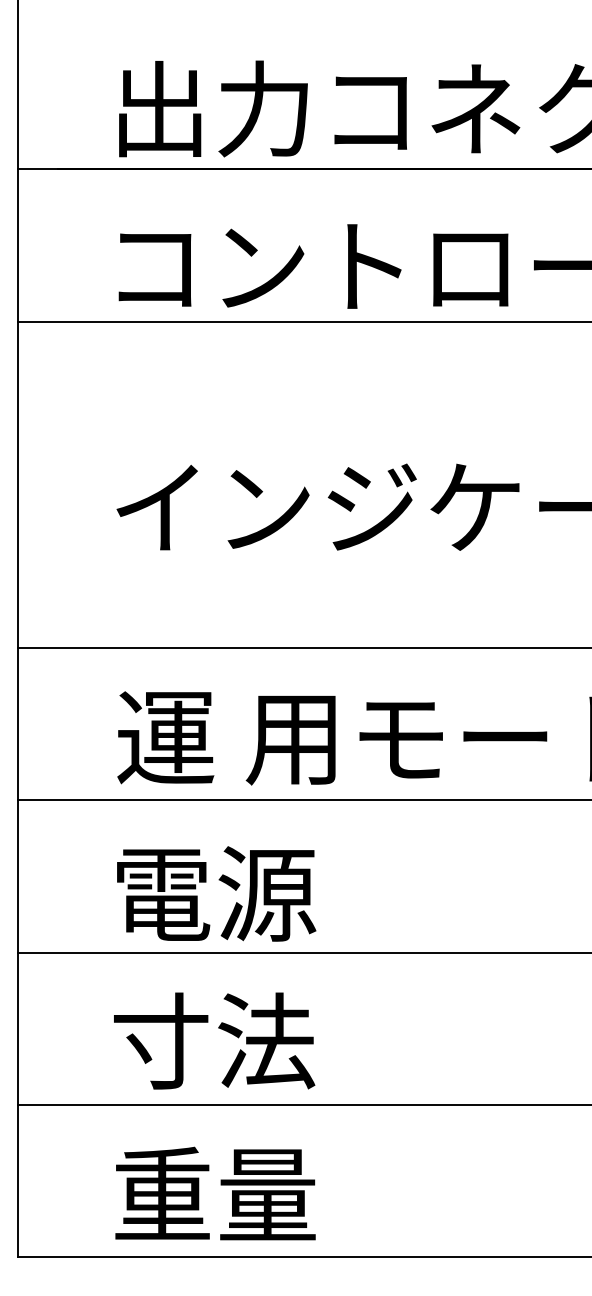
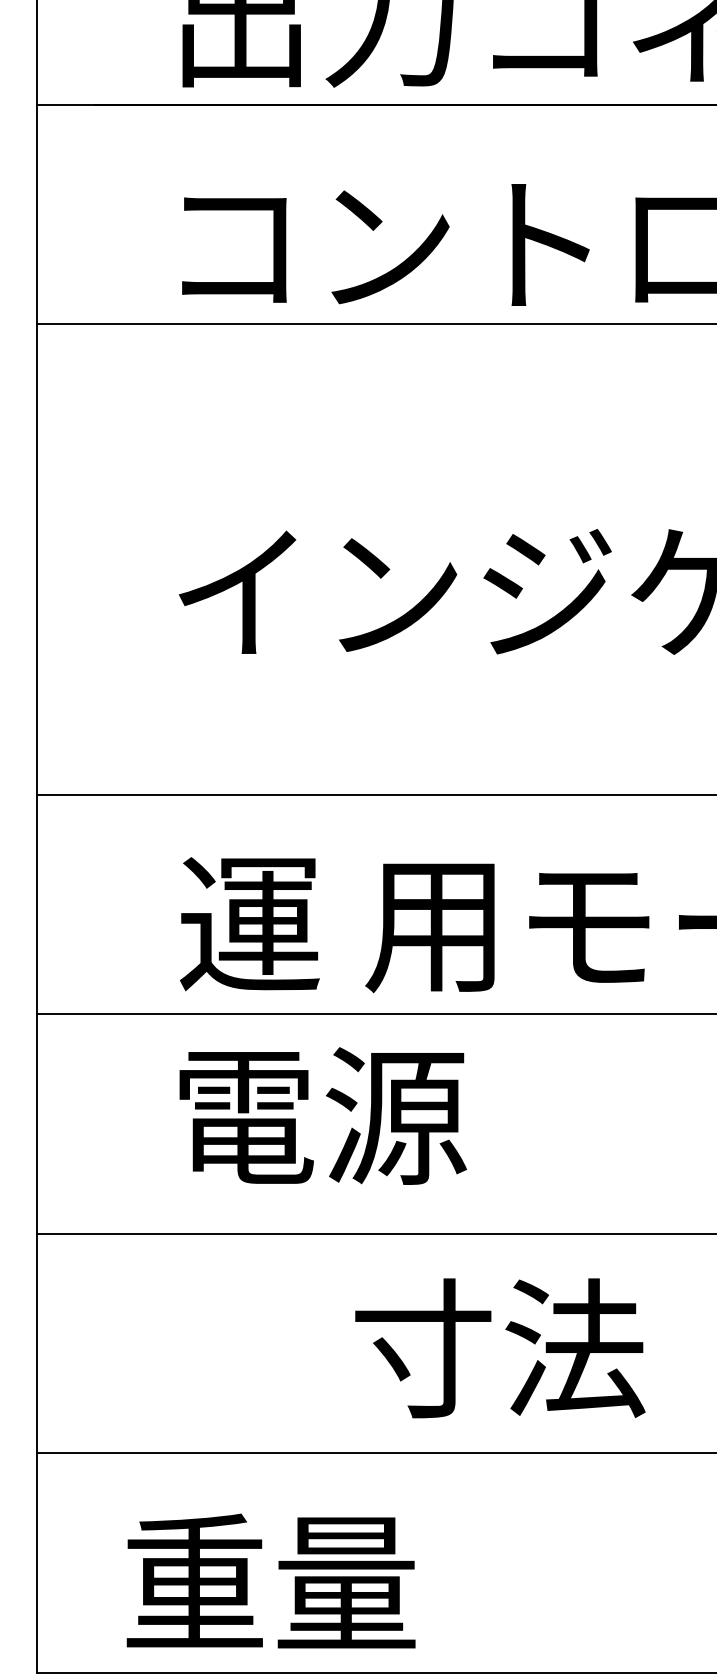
text: (216, 893) -> (322, 1115), moved
text: (214, 1040) -> (500, 1347), moved
text: (215, 1193) -> (271, 1580), moved

